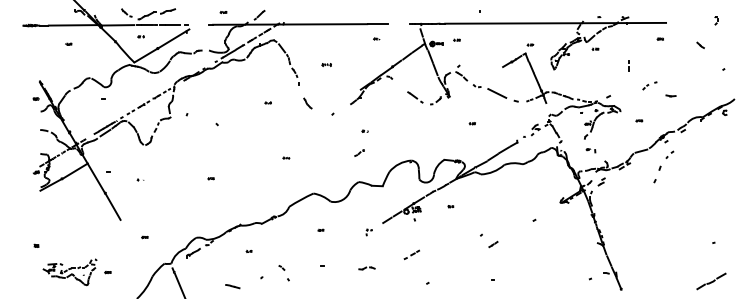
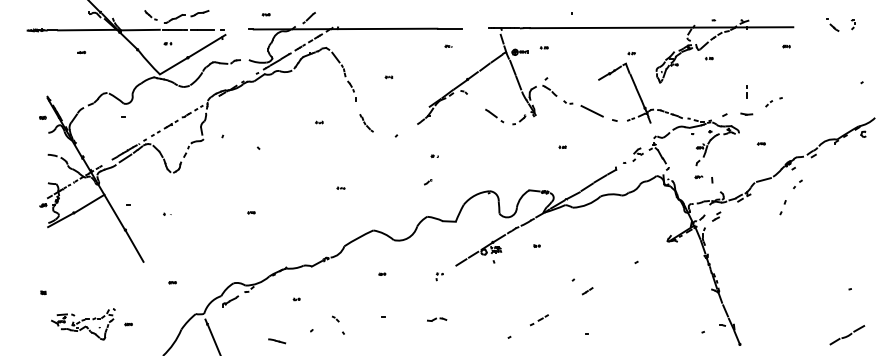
part: (700, 44) -> (834, 26), moved
part: (326, 64) -> (388, 76), size x0.62
line: (628, 66) -> (746, 92), moved
part: (670, 95) -> (746, 113), moved
part: (307, 103) -> (366, 123), size x1.43
part: (590, 150) -> (703, 179), size x1.67
part: (359, 152) -> (428, 181), size x0.62
part: (657, 173) -> (783, 206), size x0.71
part: (411, 254) -> (538, 319), moved

